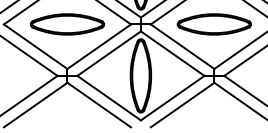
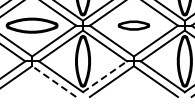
part: (213, 24) -> (133, 25), size x0.6
line: (173, 97) -> (105, 76), solid -> dashed
line: (99, 104) -> (54, 81), solid -> dashed

